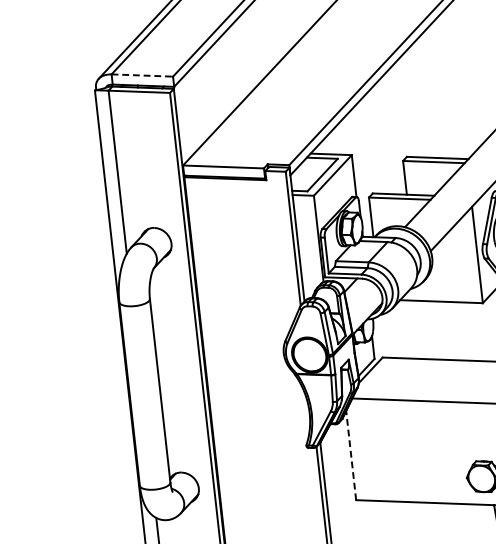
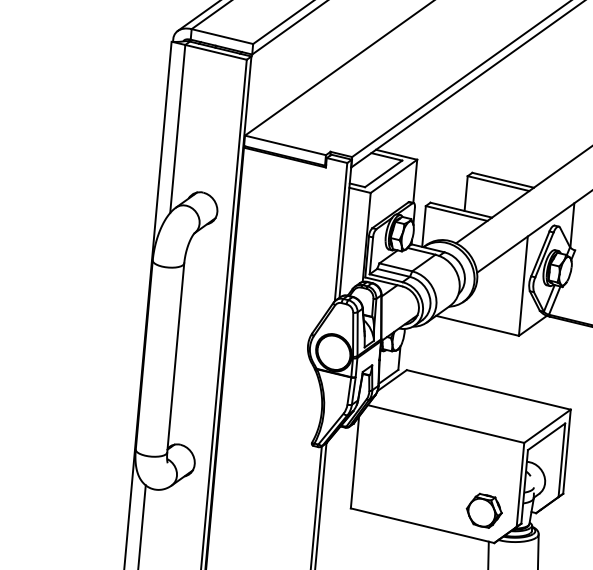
line: (142, 75) -> (222, 36), dashed -> solid
line: (351, 454) -> (355, 461), dashed -> solid

